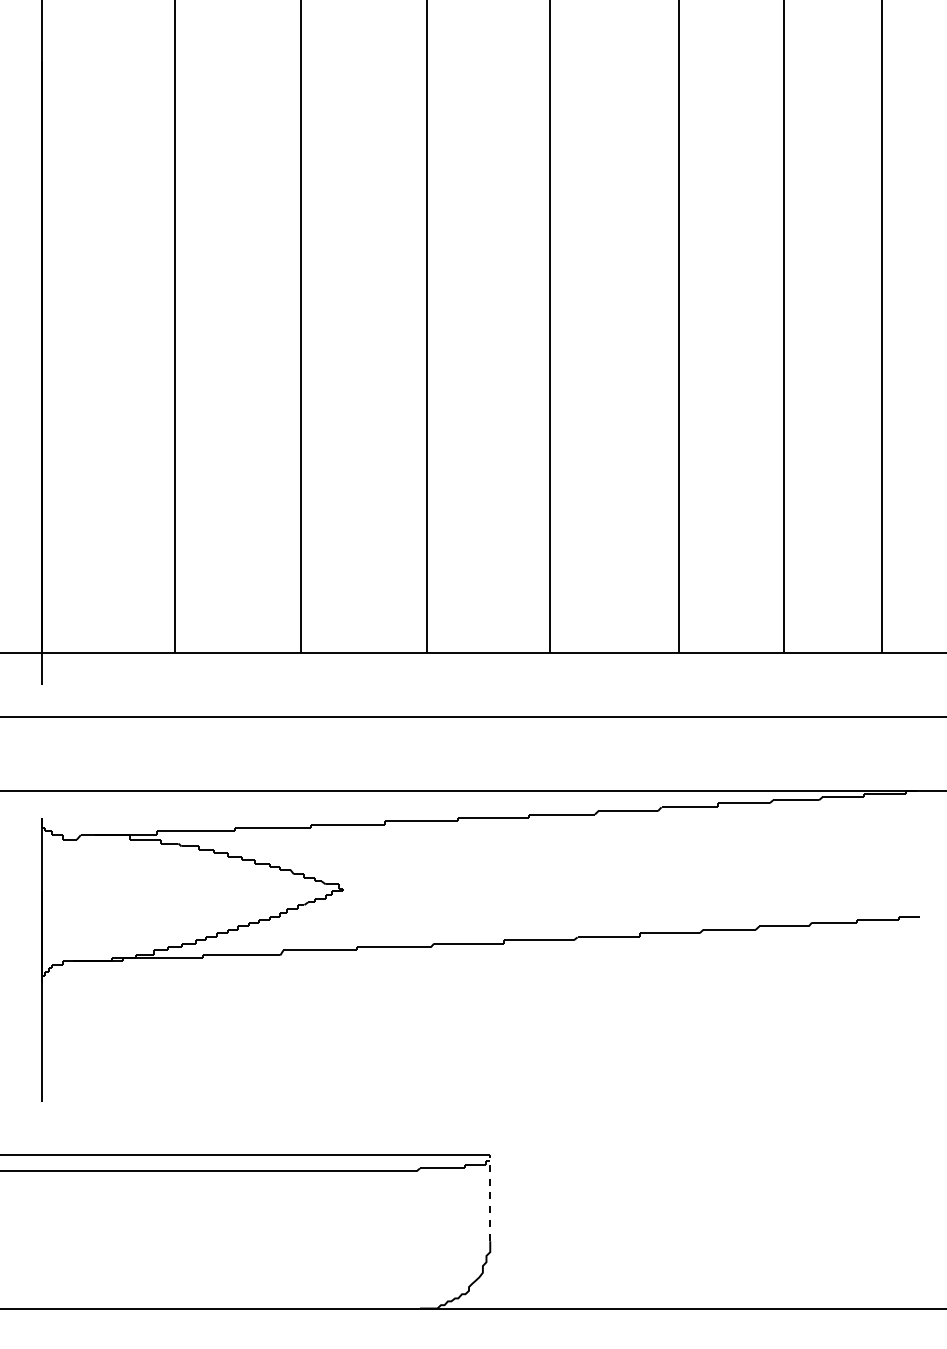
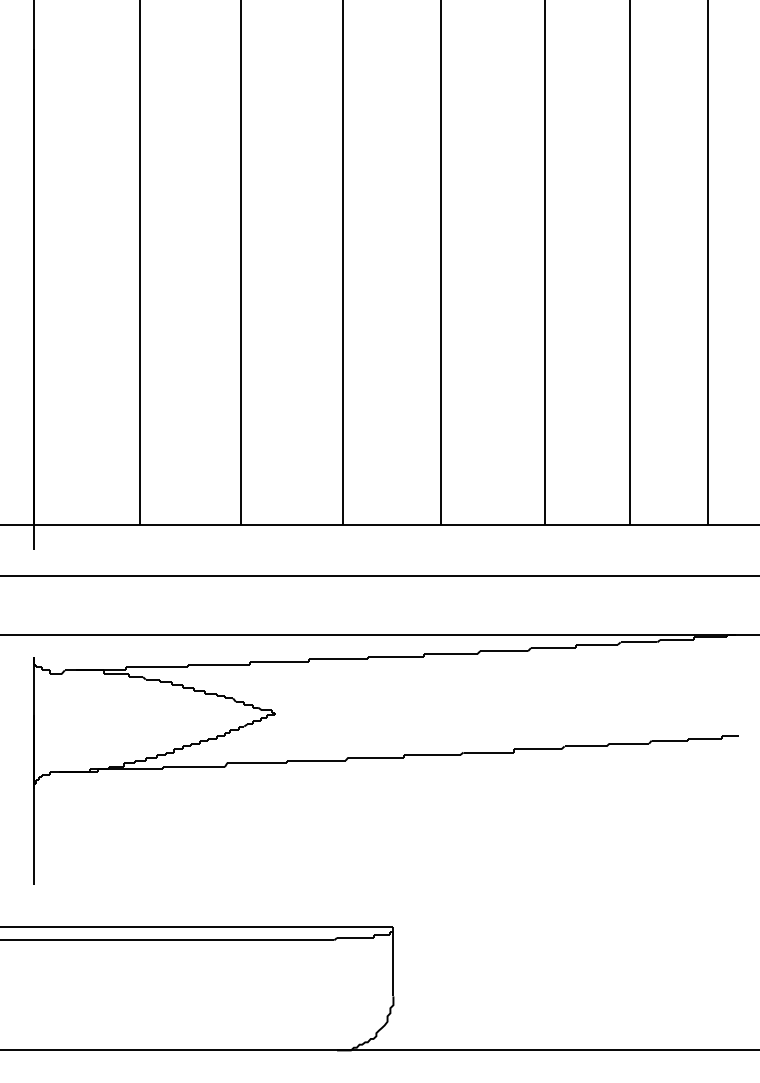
line: (490, 1197) -> (393, 961), dashed -> solid

